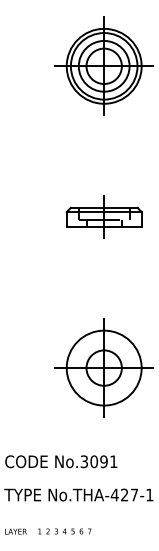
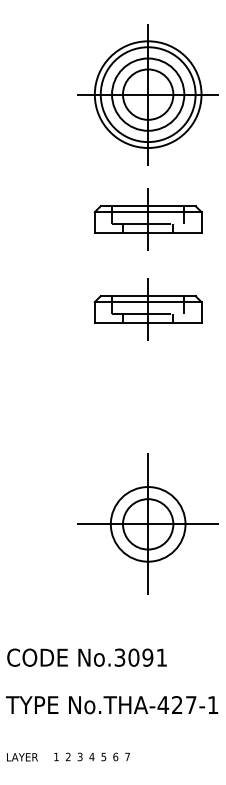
part: (103, 154) -> (147, 219), added
circle: (103, 368) -> (147, 524), size x0.7

